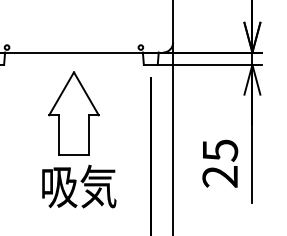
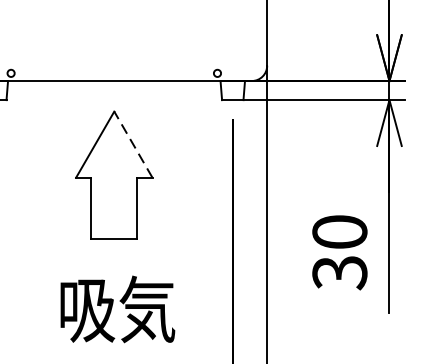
line: (86, 93) -> (133, 144), solid -> dashed
text: (220, 163) -> (340, 252), 25 -> 30
text: (79, 186) -> (118, 309), moved

